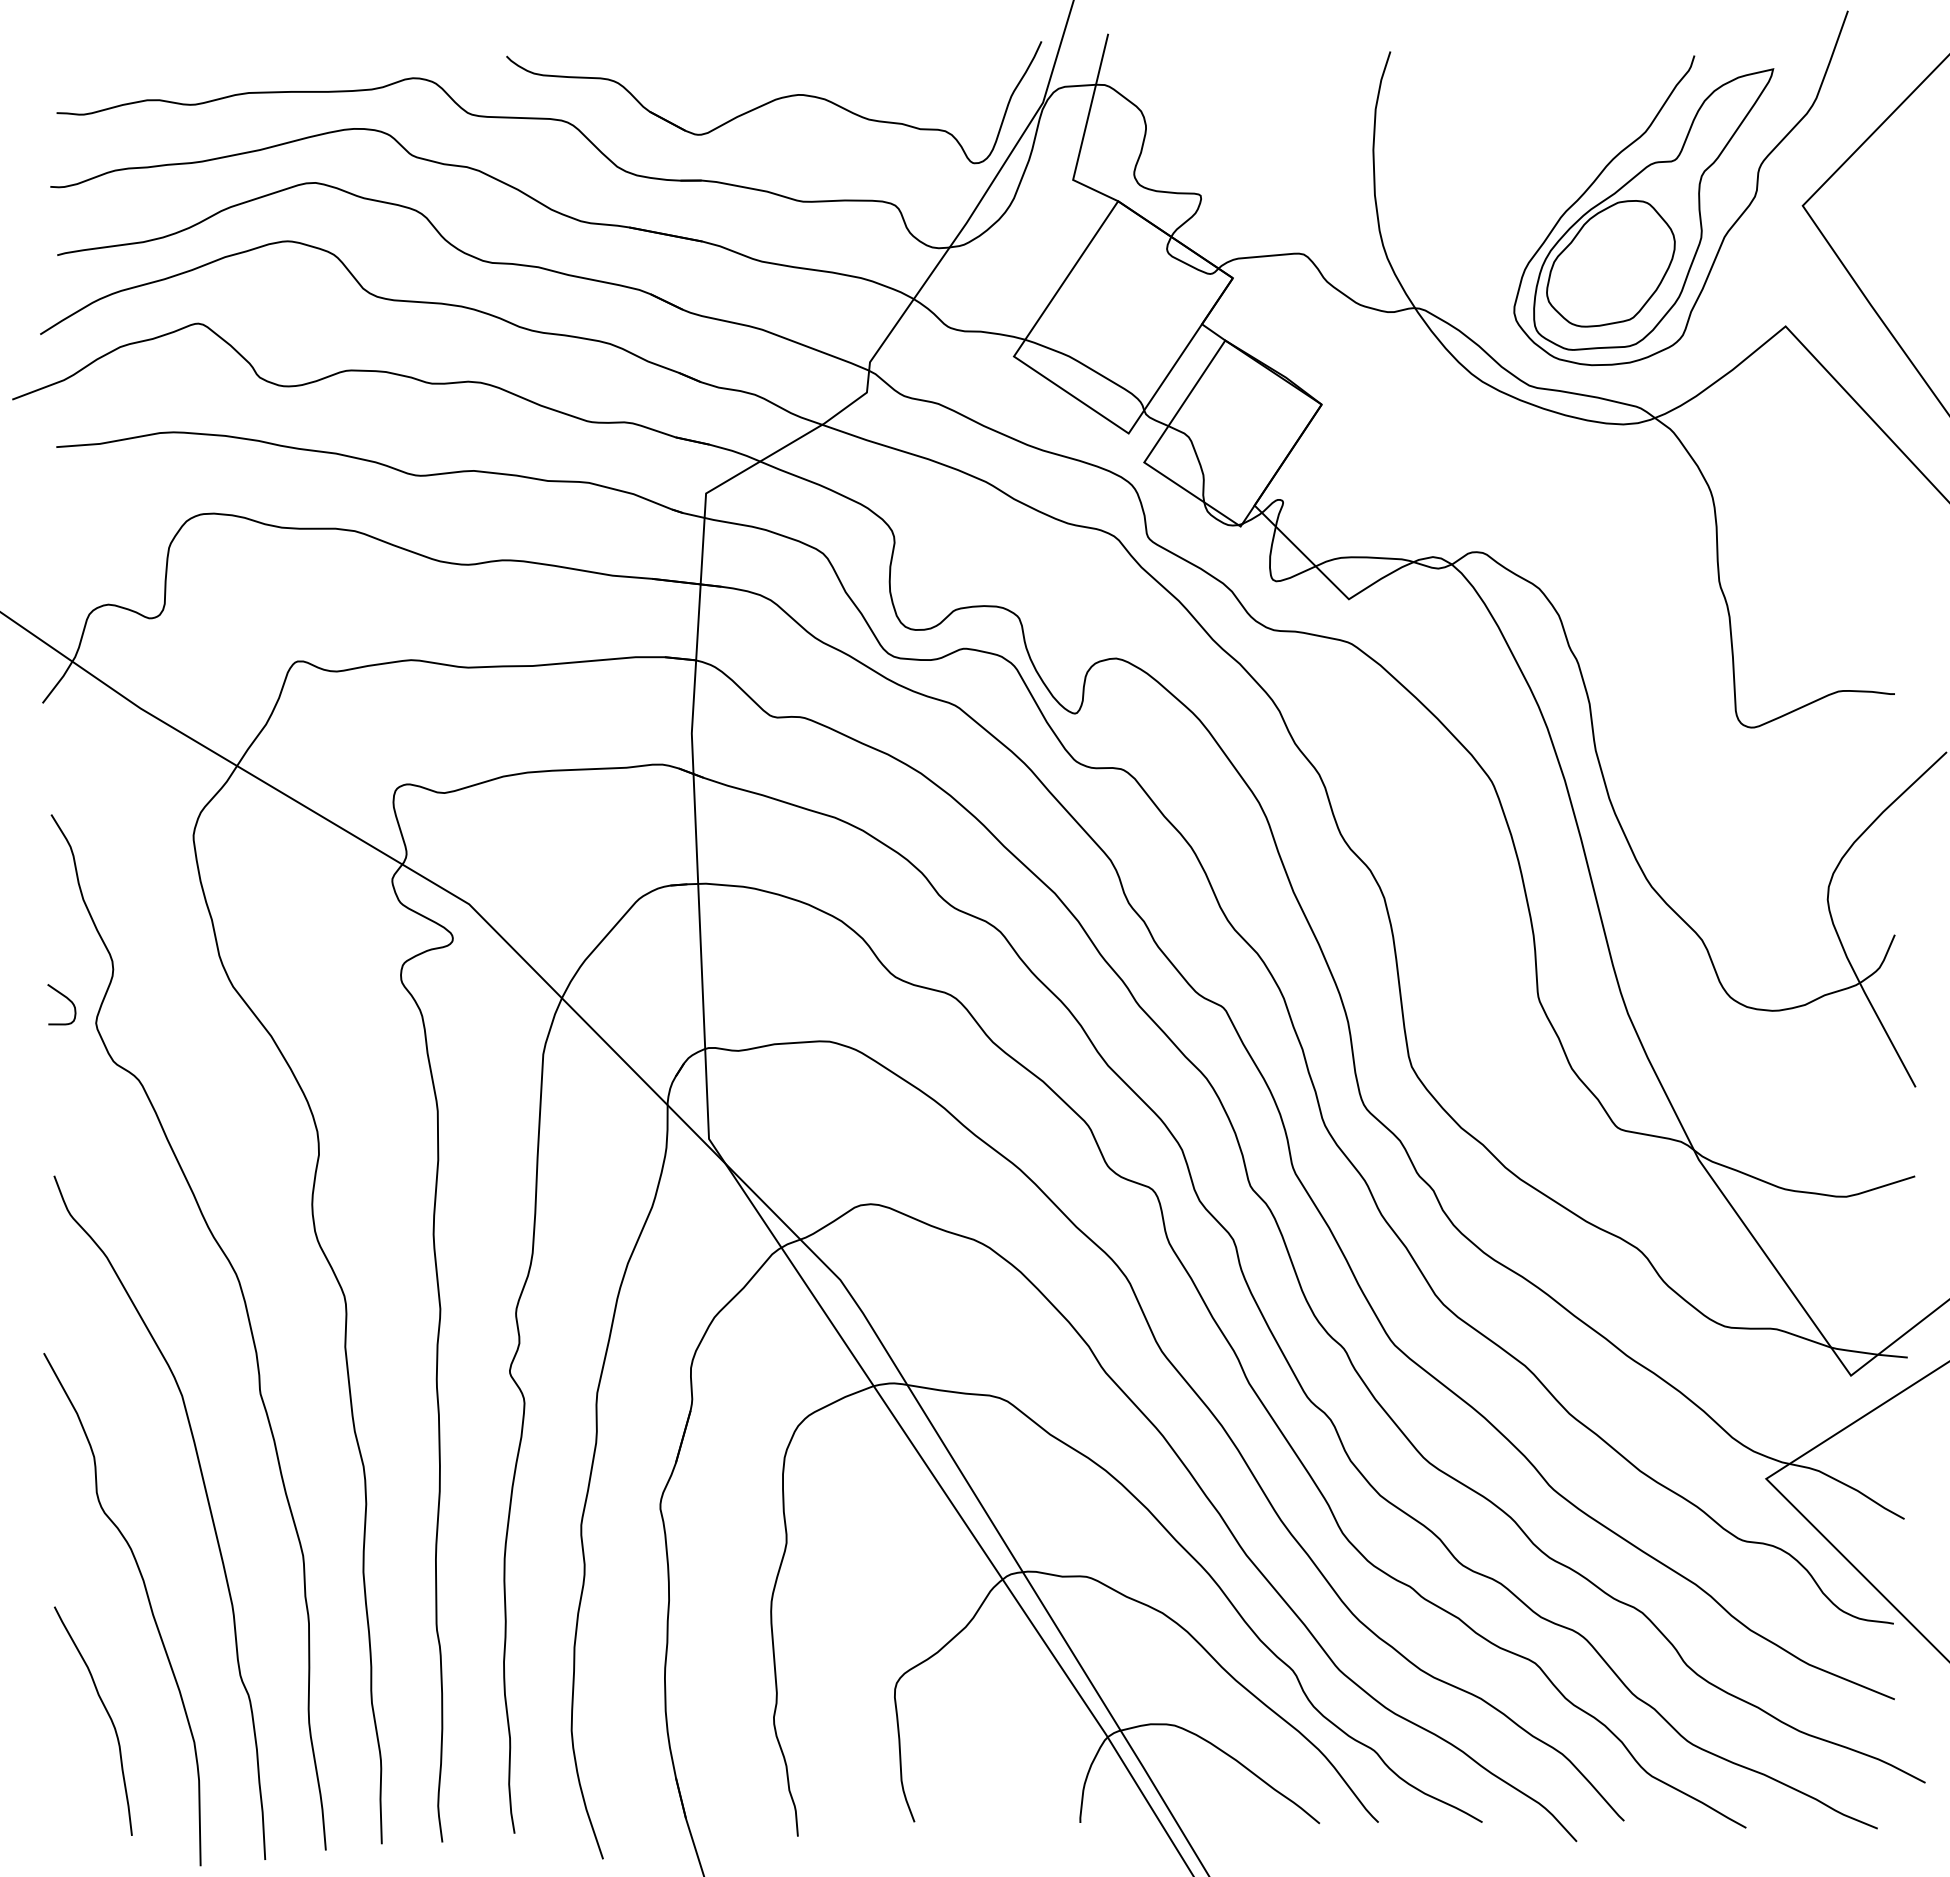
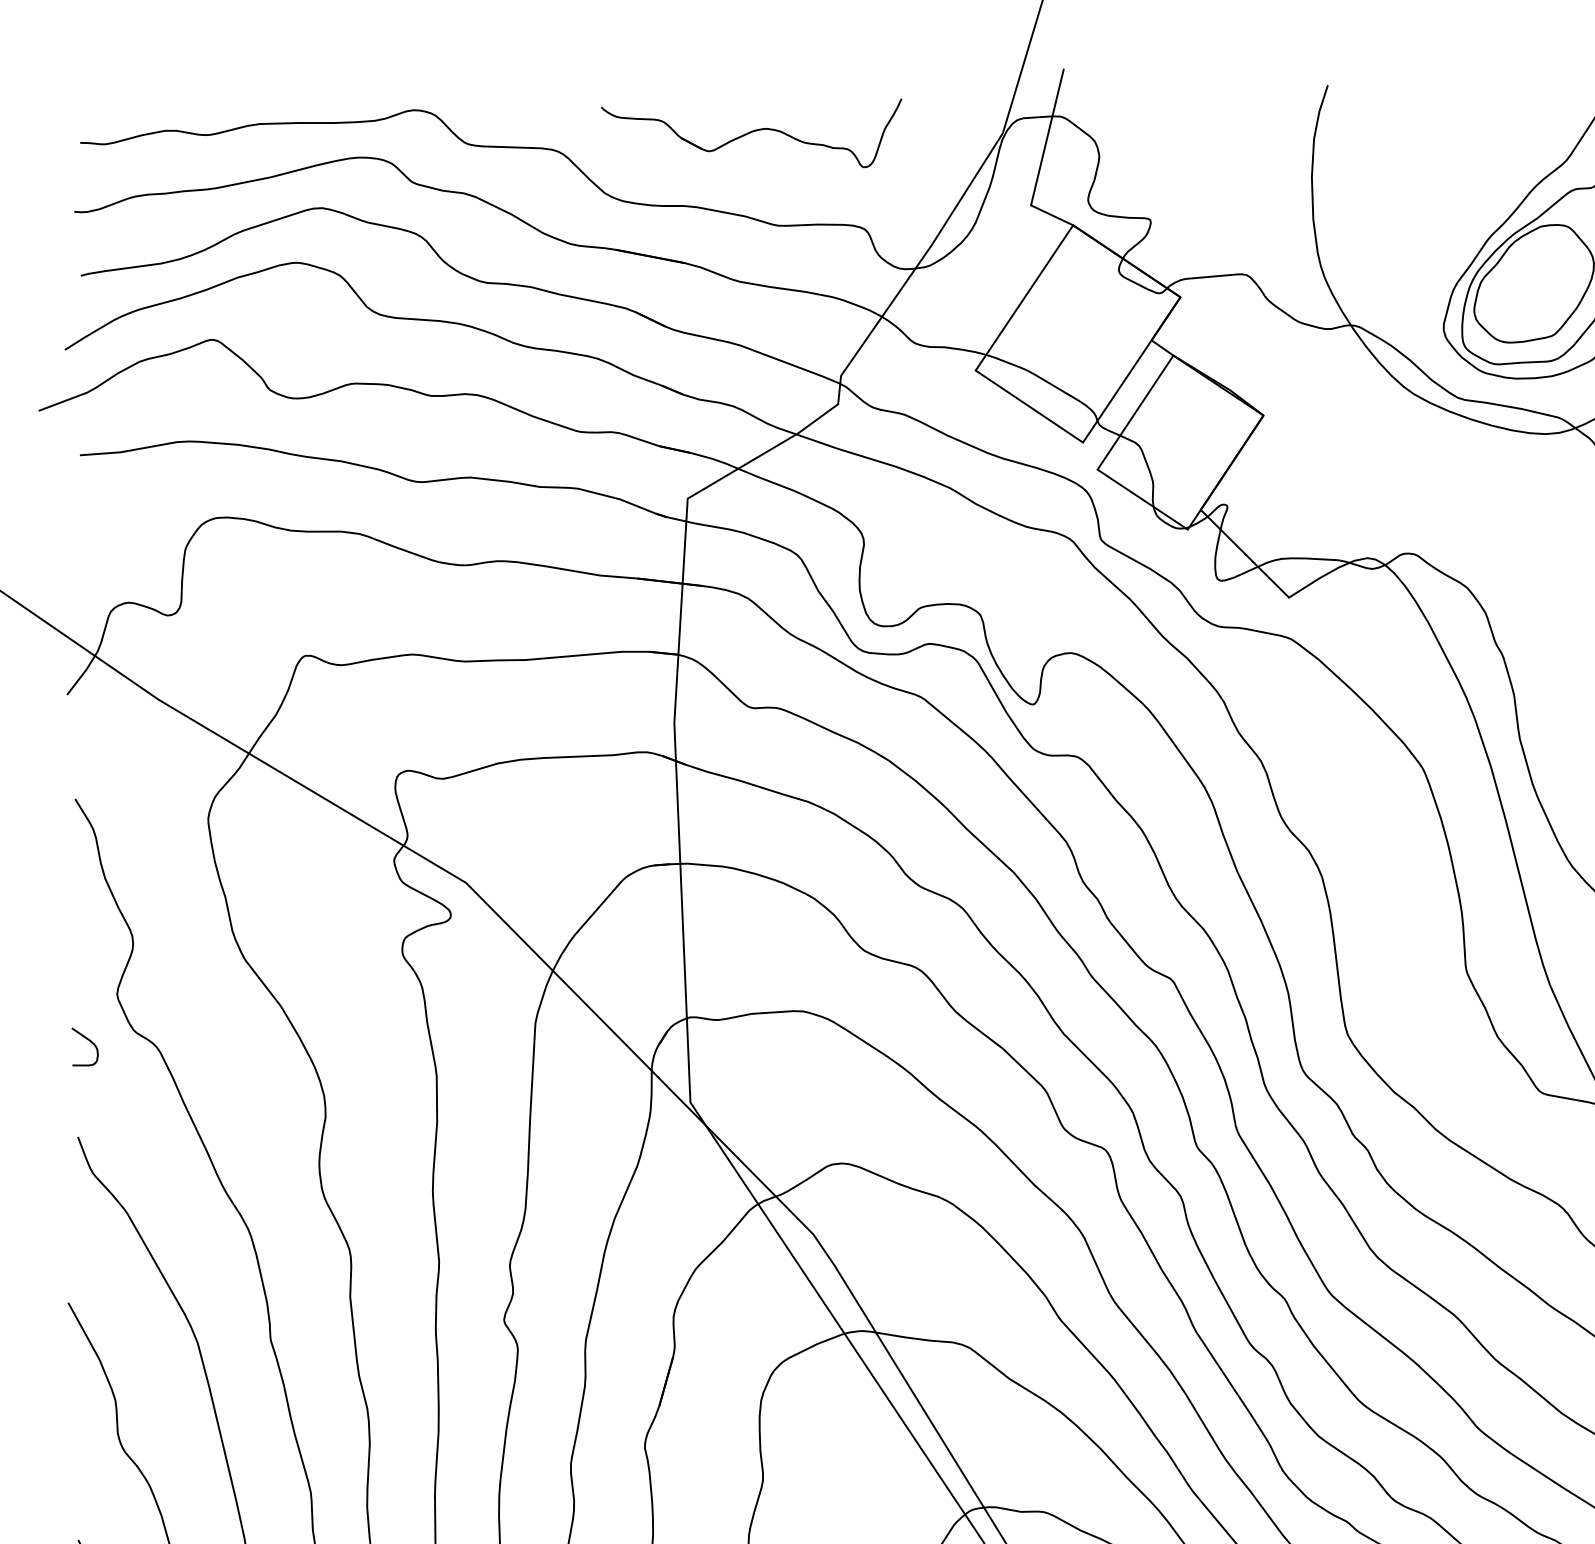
part: (774, 102) -> (751, 132), size x0.6
curve: (64, 997) -> (87, 1040), moved

